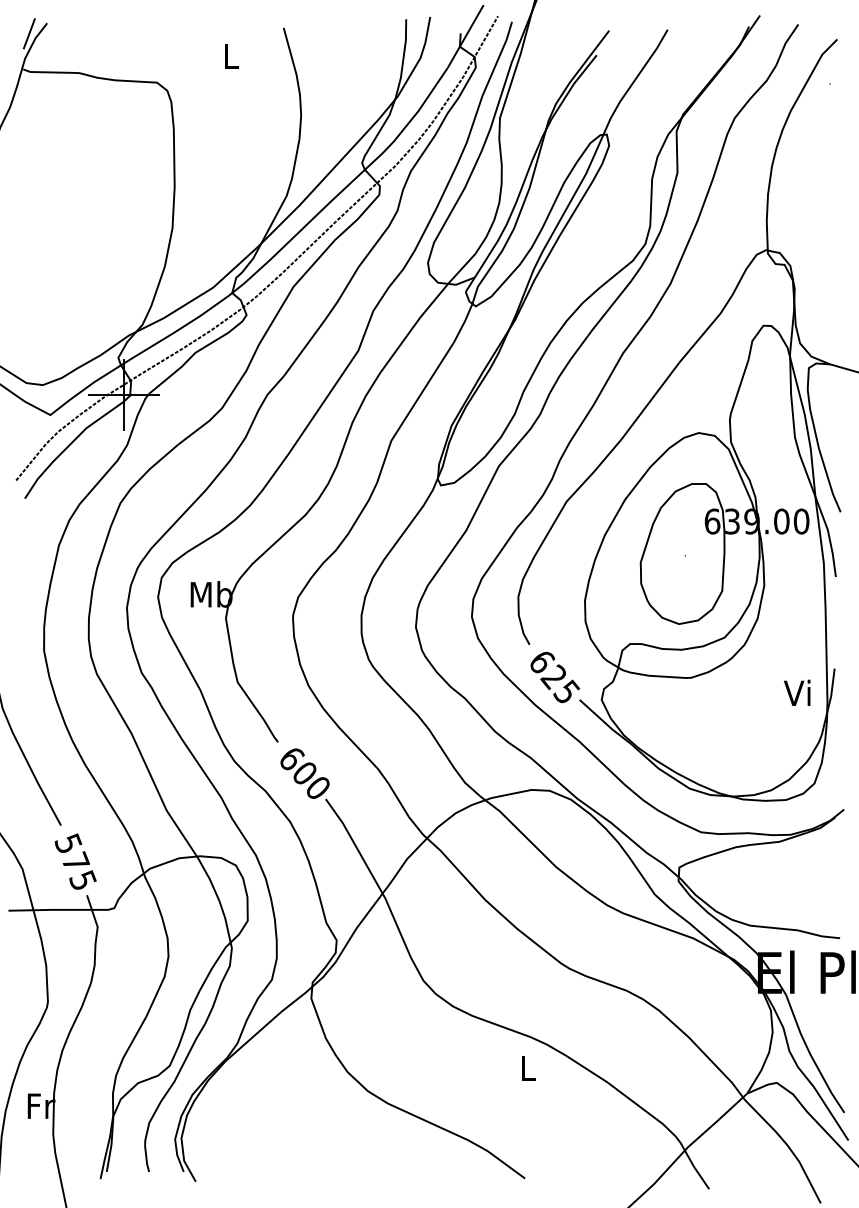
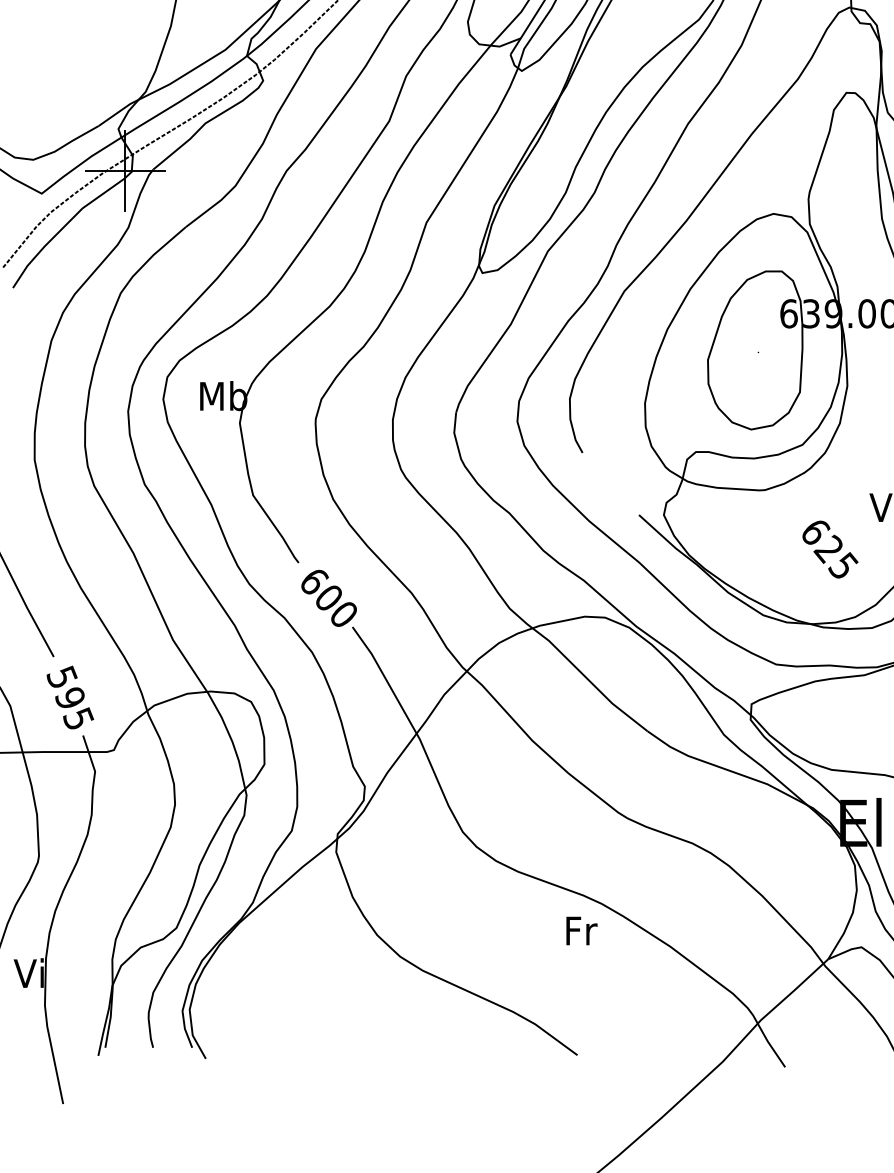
text: (555, 677) -> (830, 549), moved
text: (76, 860) -> (71, 696), 575 -> 595
text: (528, 1068) -> (581, 931), L -> Fr
text: (40, 1105) -> (30, 972), Fr -> Vi

